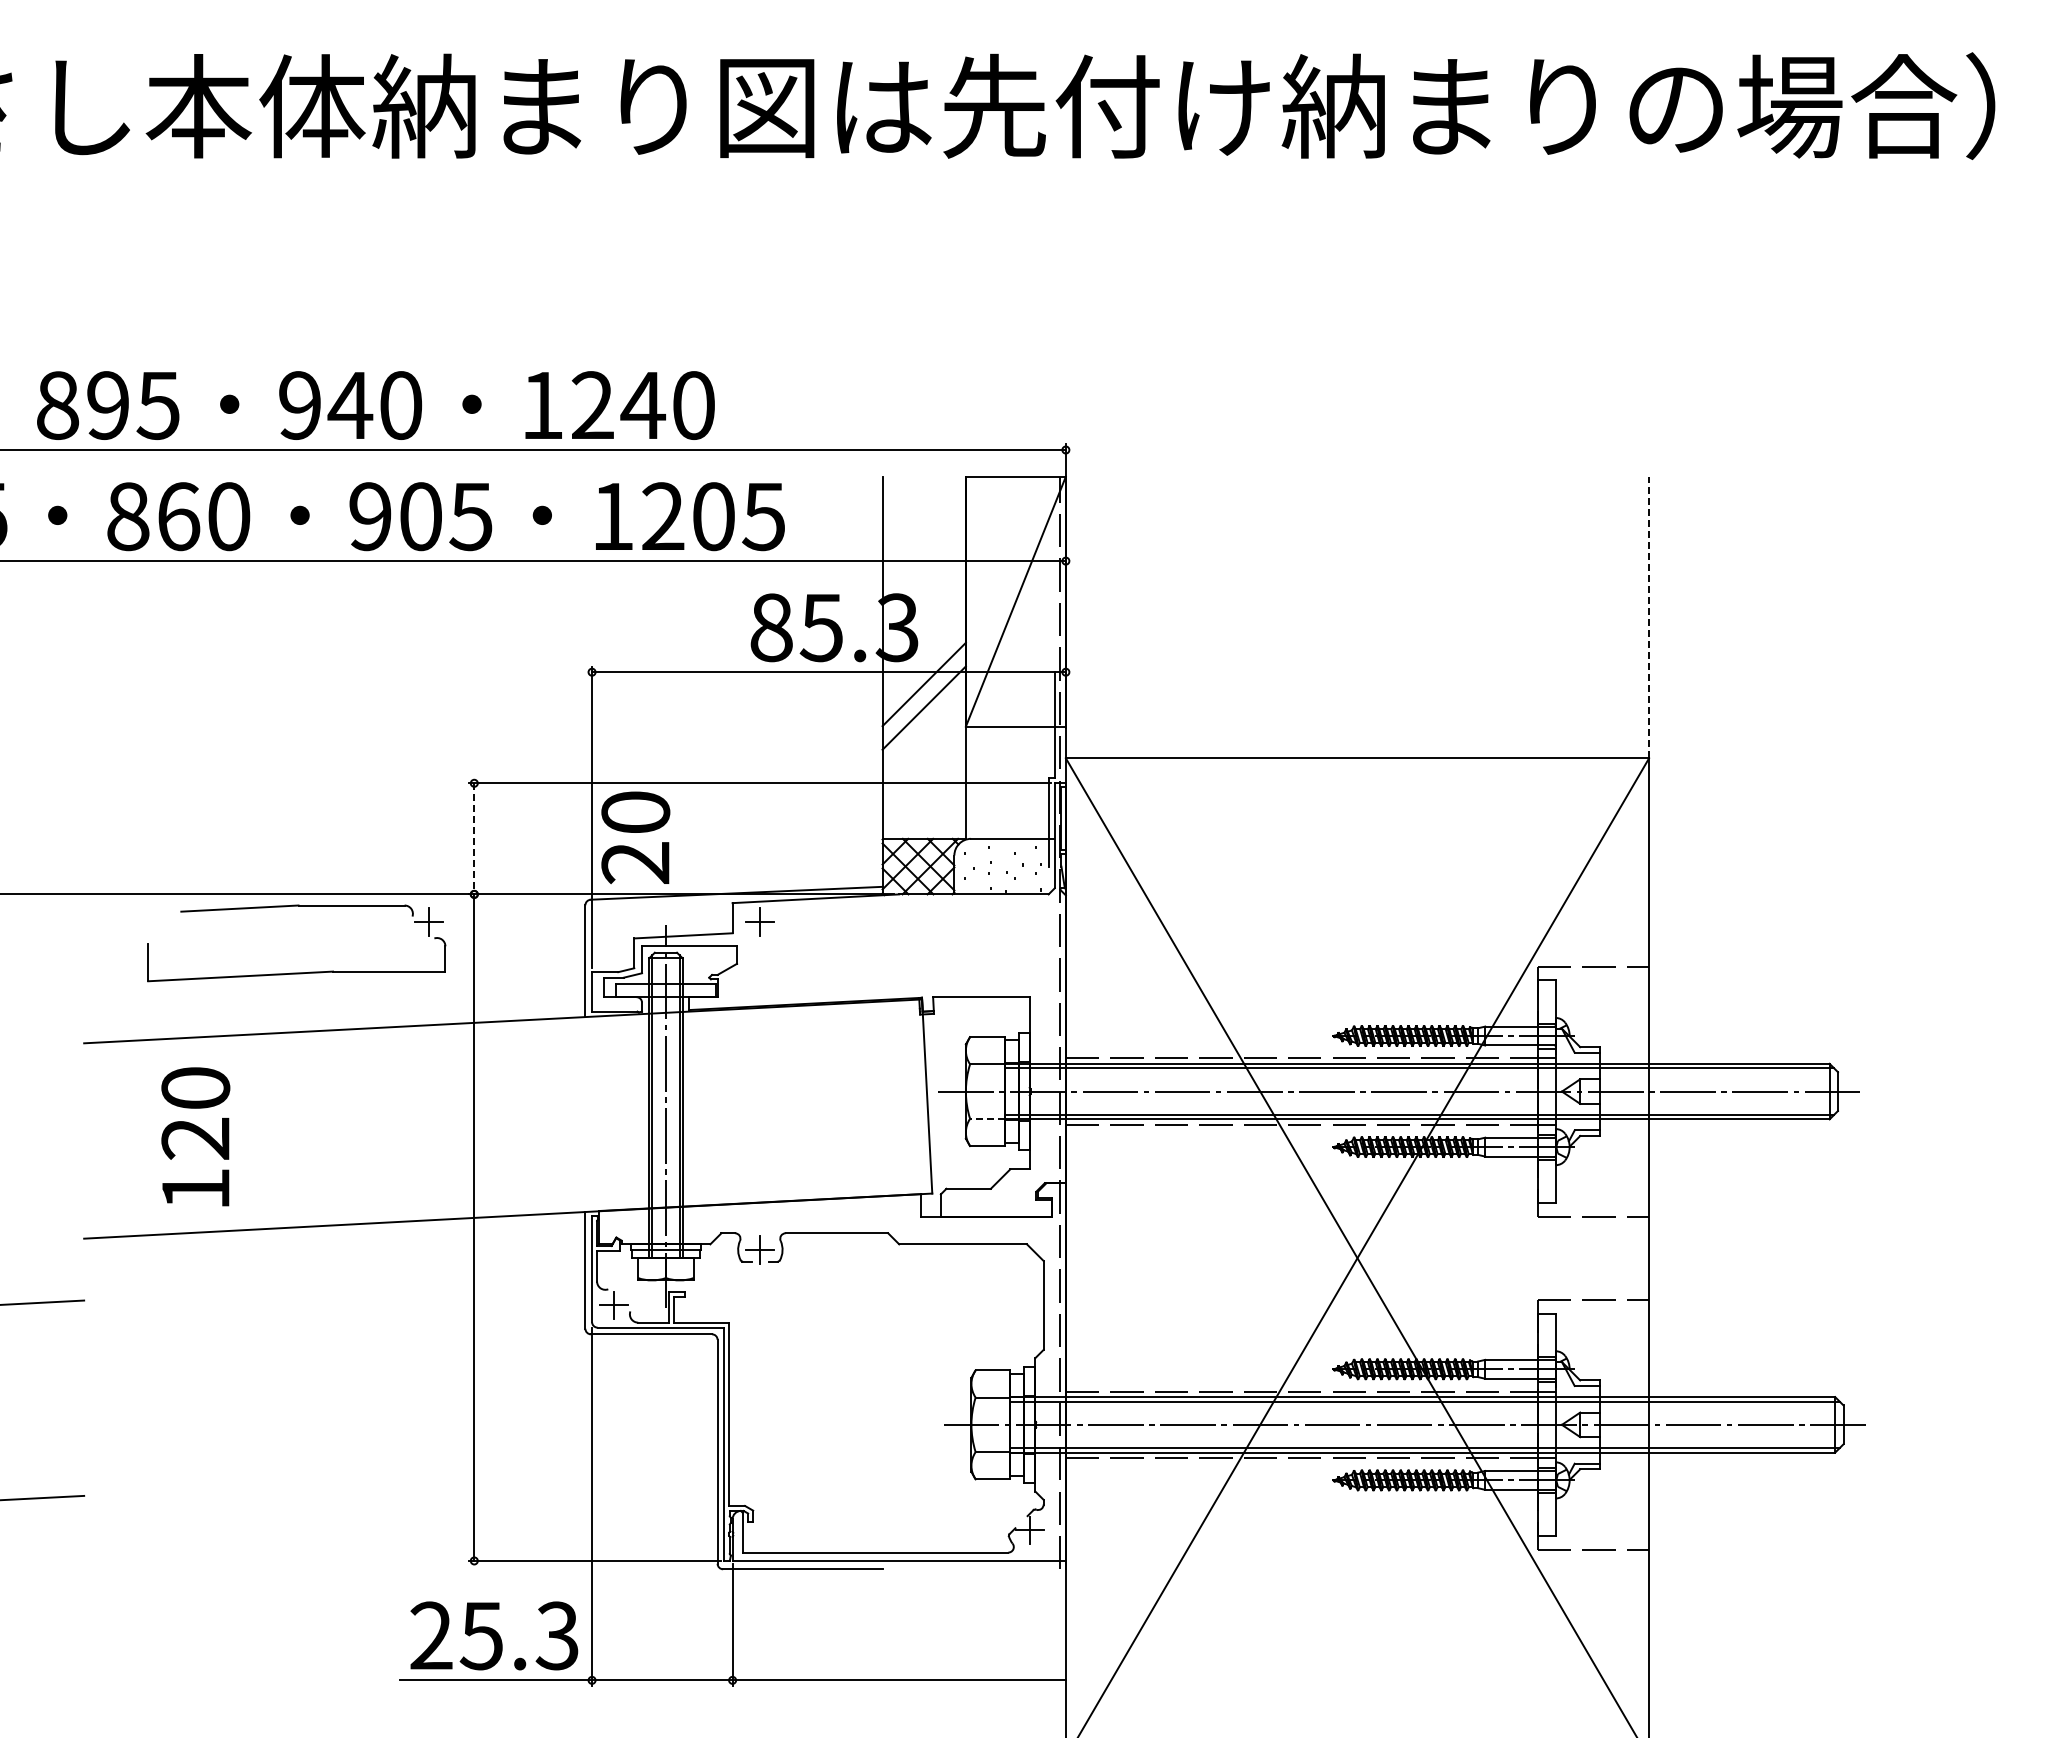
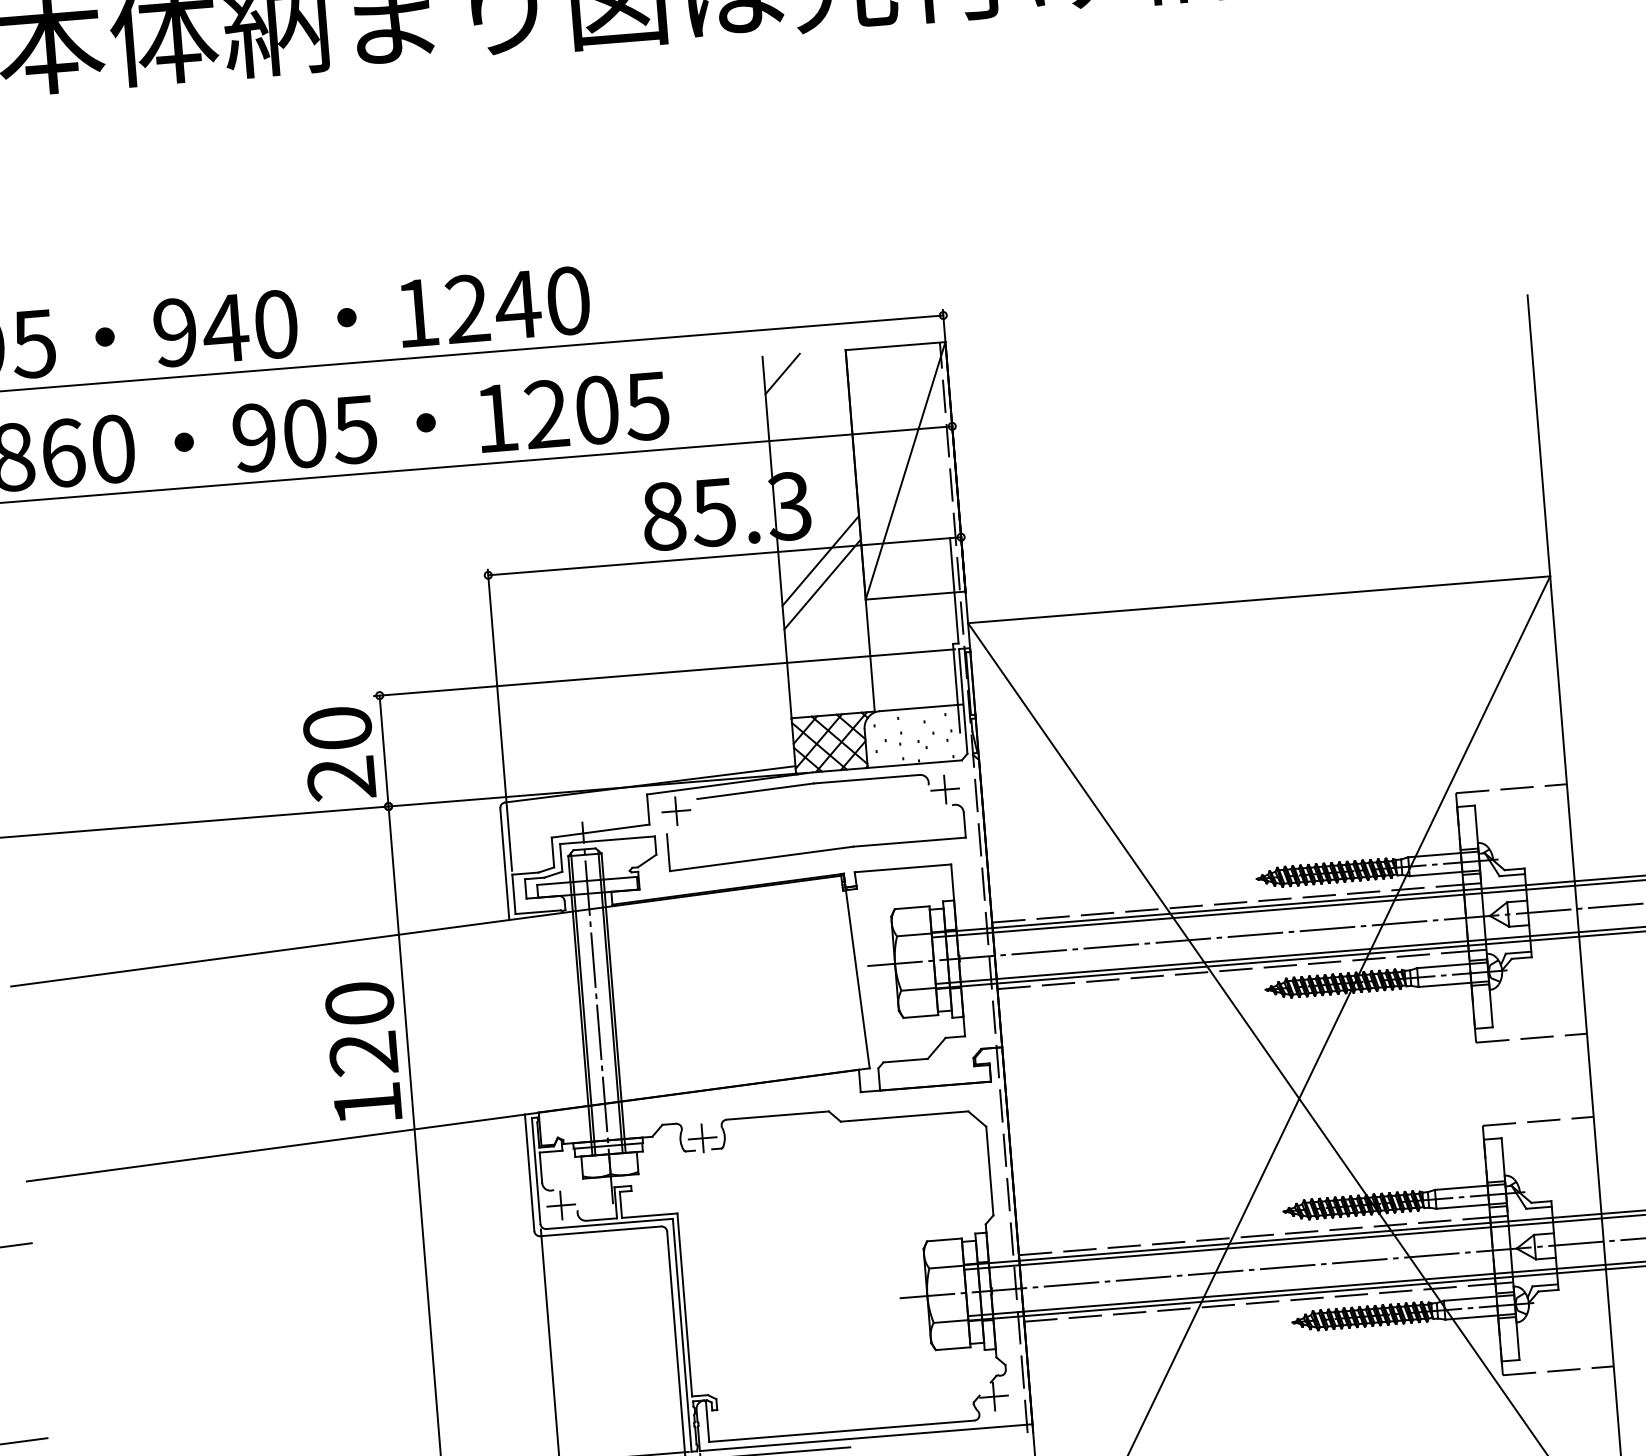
line: (900, 495) -> (781, 374), added
line: (1649, 617) -> (1539, 435), dashed -> solid
text: (635, 837) -> (339, 753), moved
line: (474, 838) -> (384, 750), dashed -> solid
part: (296, 972) -> (817, 850), moved
line: (986, 1118) -> (917, 989), dashed -> solid
text: (195, 1136) -> (363, 1051), moved

